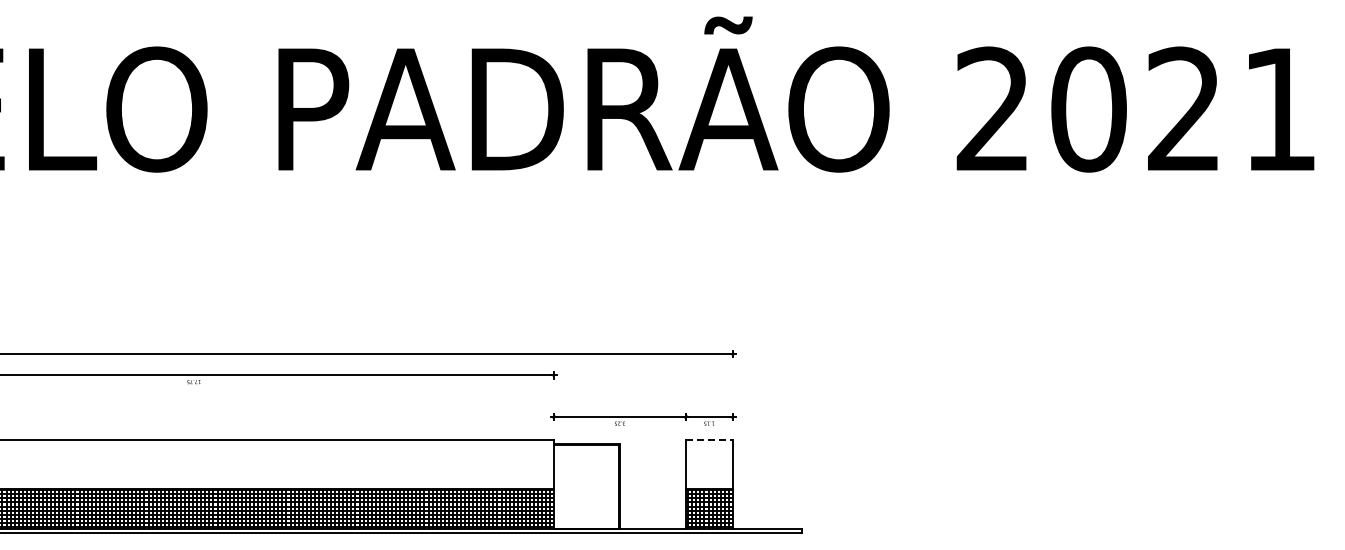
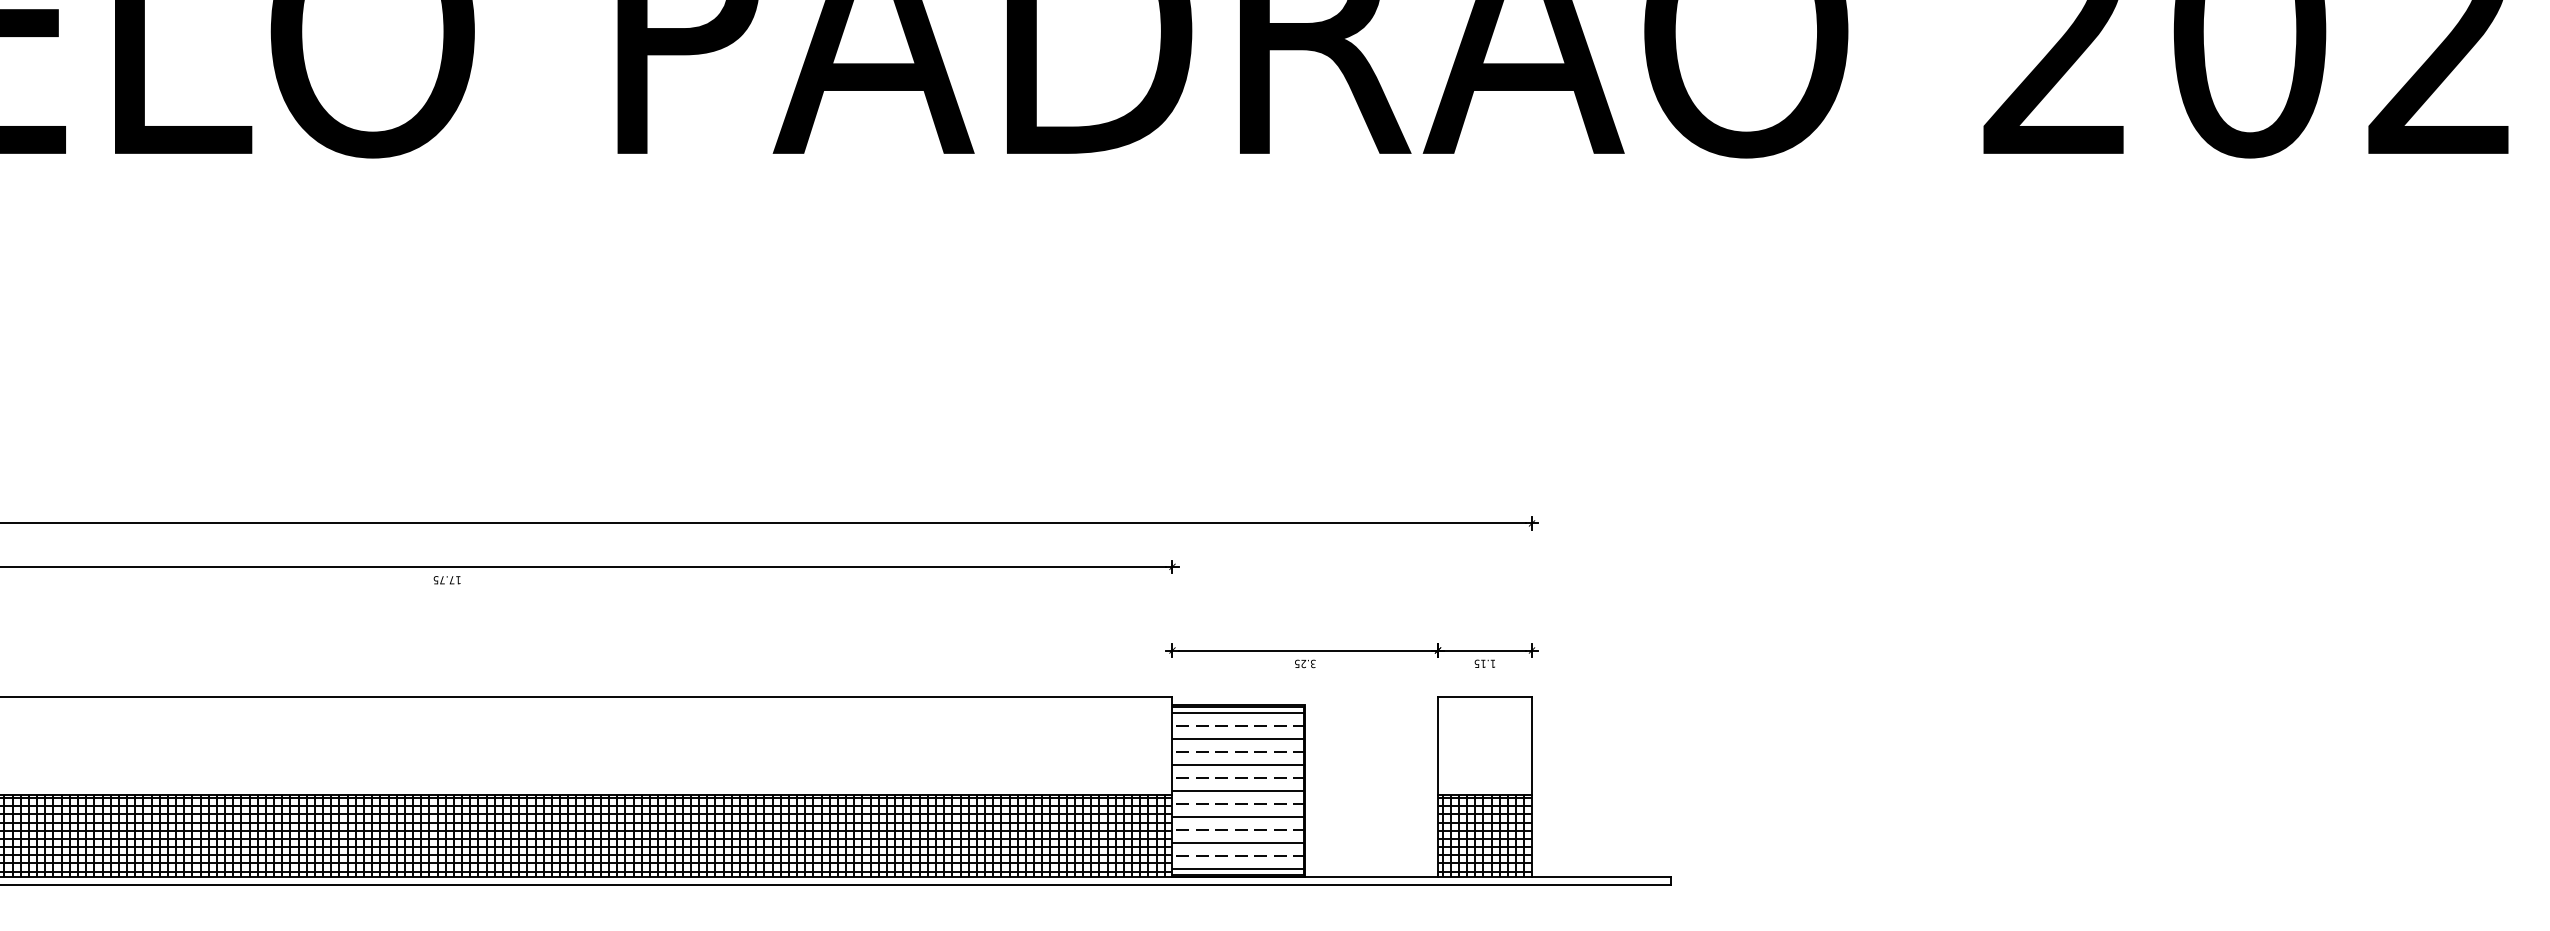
line: (709, 440) -> (1485, 697), dashed -> solid
hatch: (586, 486) -> (1237, 790), added

